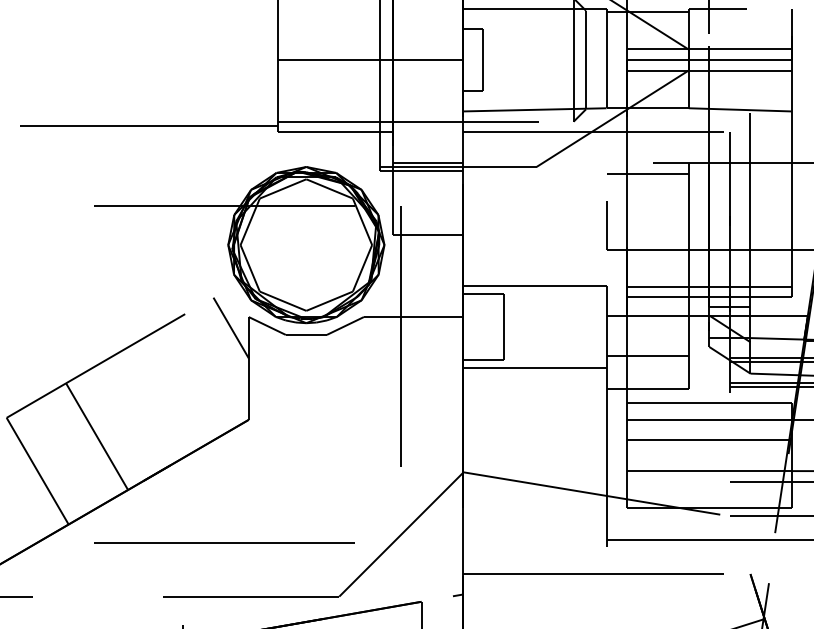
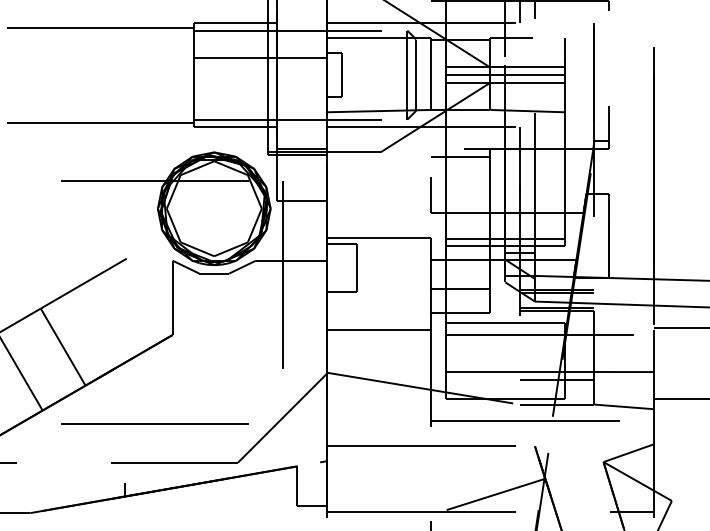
line: (370, 60) -> (260, 58), moved
line: (230, 327) -> (159, 268), removed
line: (535, 367) -> (379, 329), moved
line: (708, 439) -> (504, 349), removed

